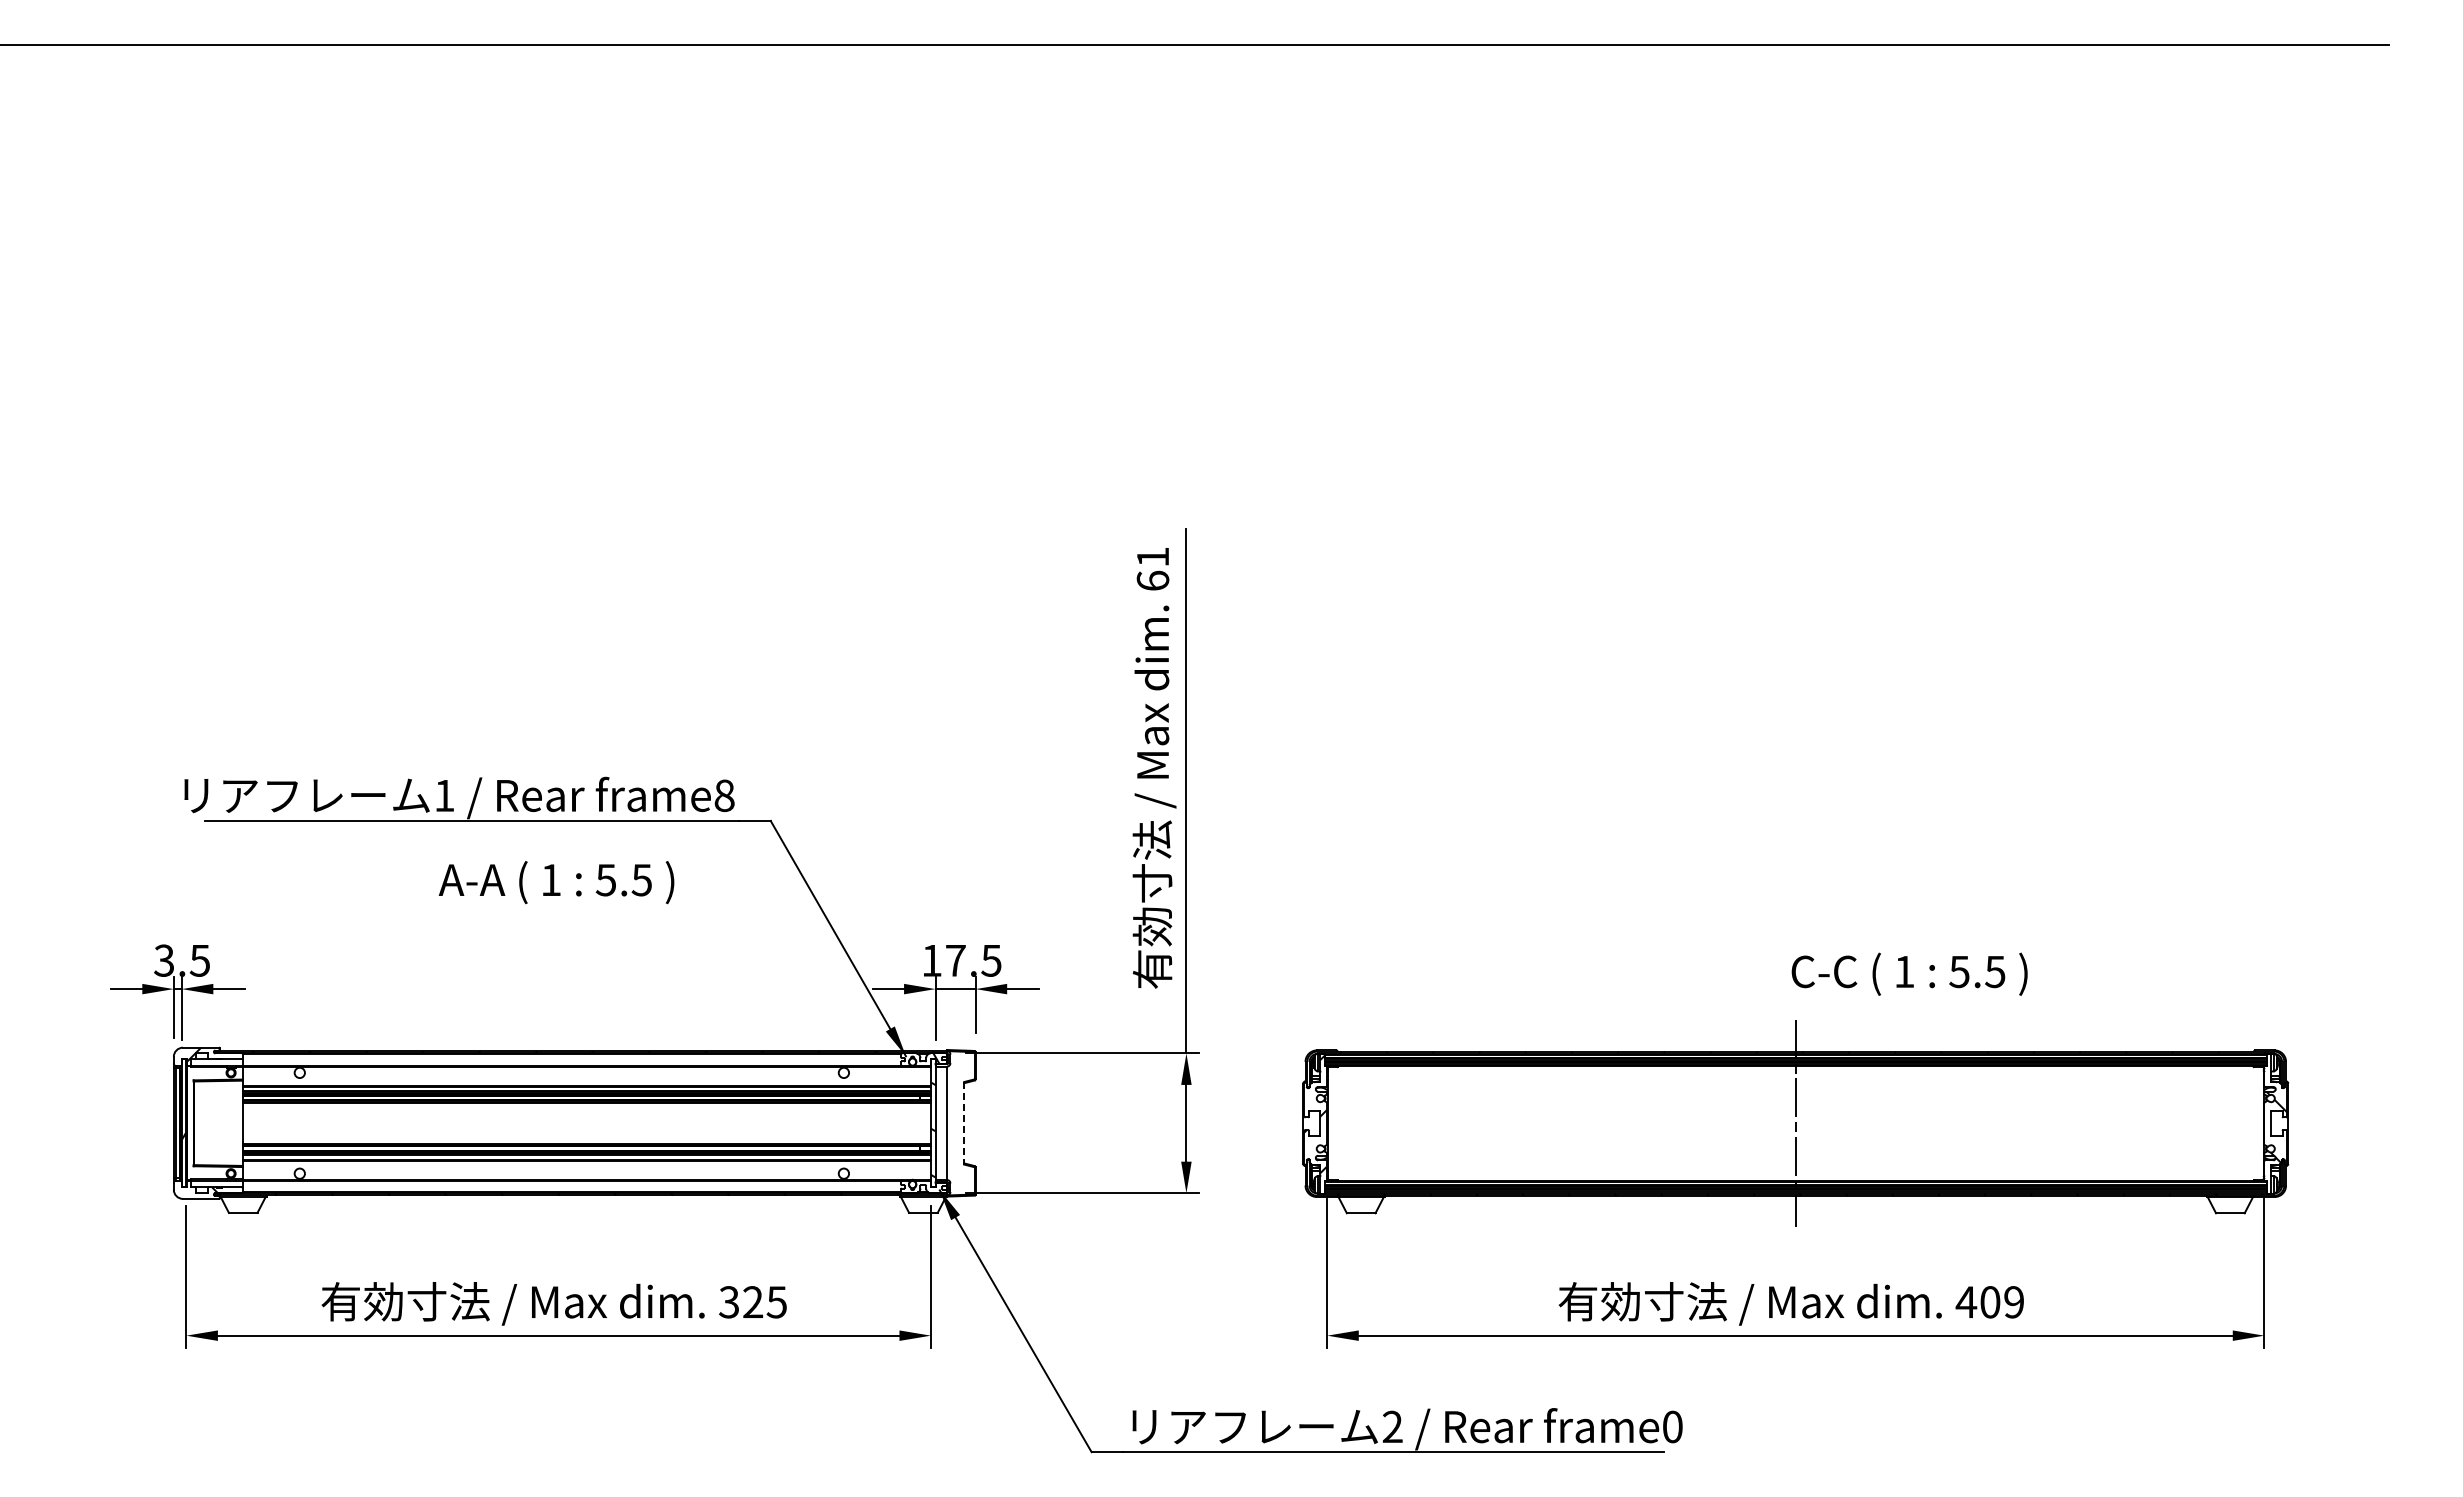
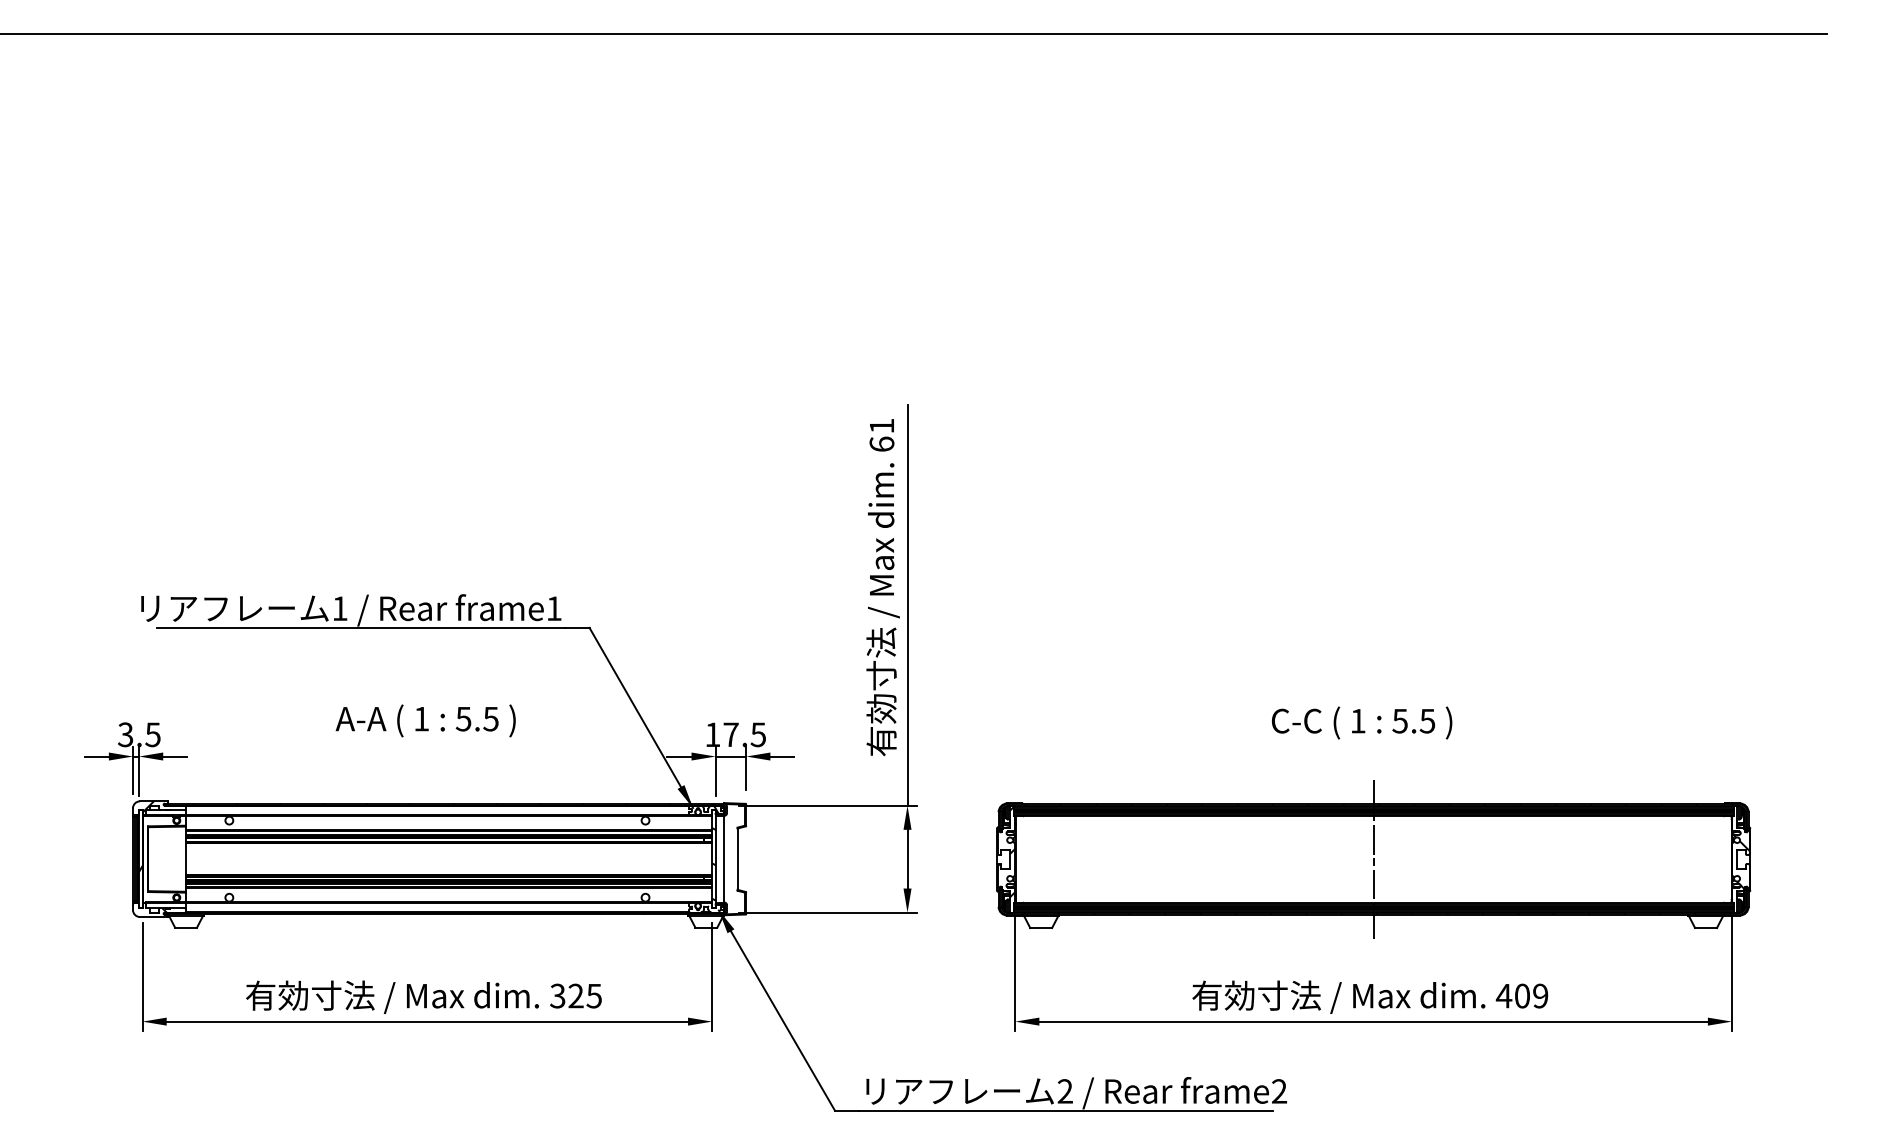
text: (724, 795) -> (554, 608), frame8 -> frame1
text: (556, 882) -> (425, 720), moved
text: (1909, 973) -> (1361, 722), moved
line: (964, 1123) -> (737, 859), dashed -> solid
text: (1672, 1426) -> (1279, 1091), frame0 -> frame2

